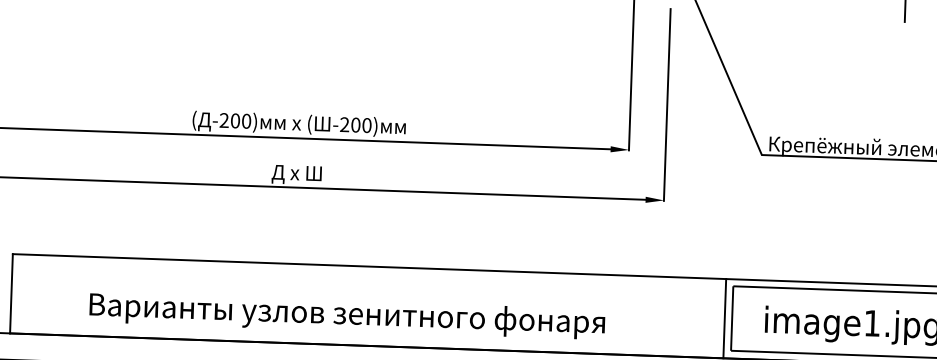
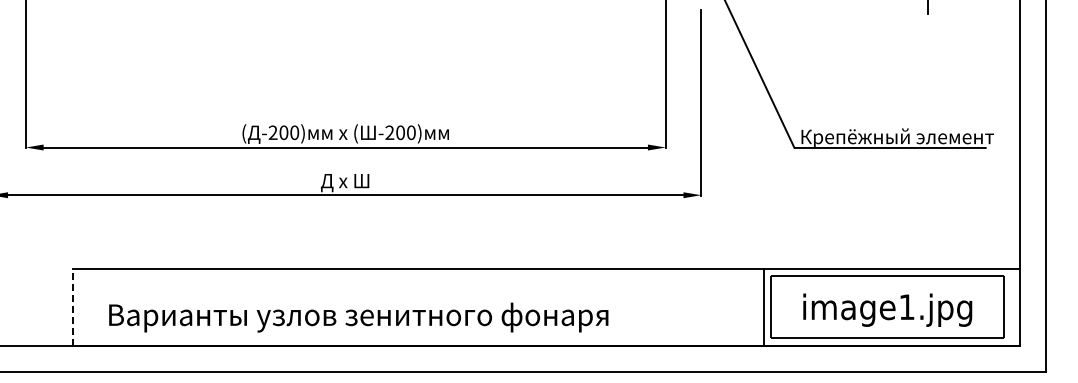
line: (11, 293) -> (73, 307), solid -> dashed
text: (347, 315) -> (358, 317), moved

